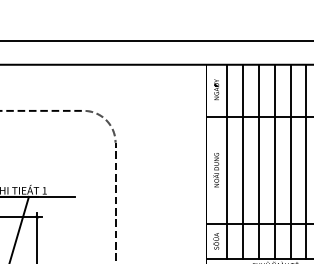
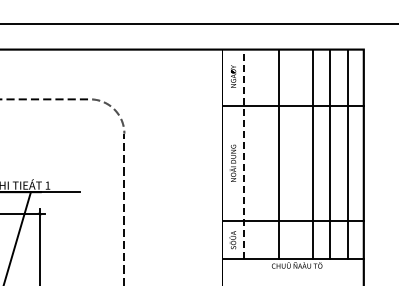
line: (226, 161) -> (244, 154), solid -> dashed
line: (242, 161) -> (261, 153), removed
line: (274, 161) -> (295, 153), removed

